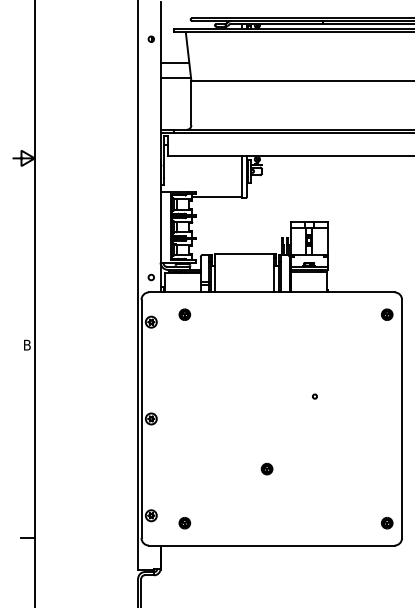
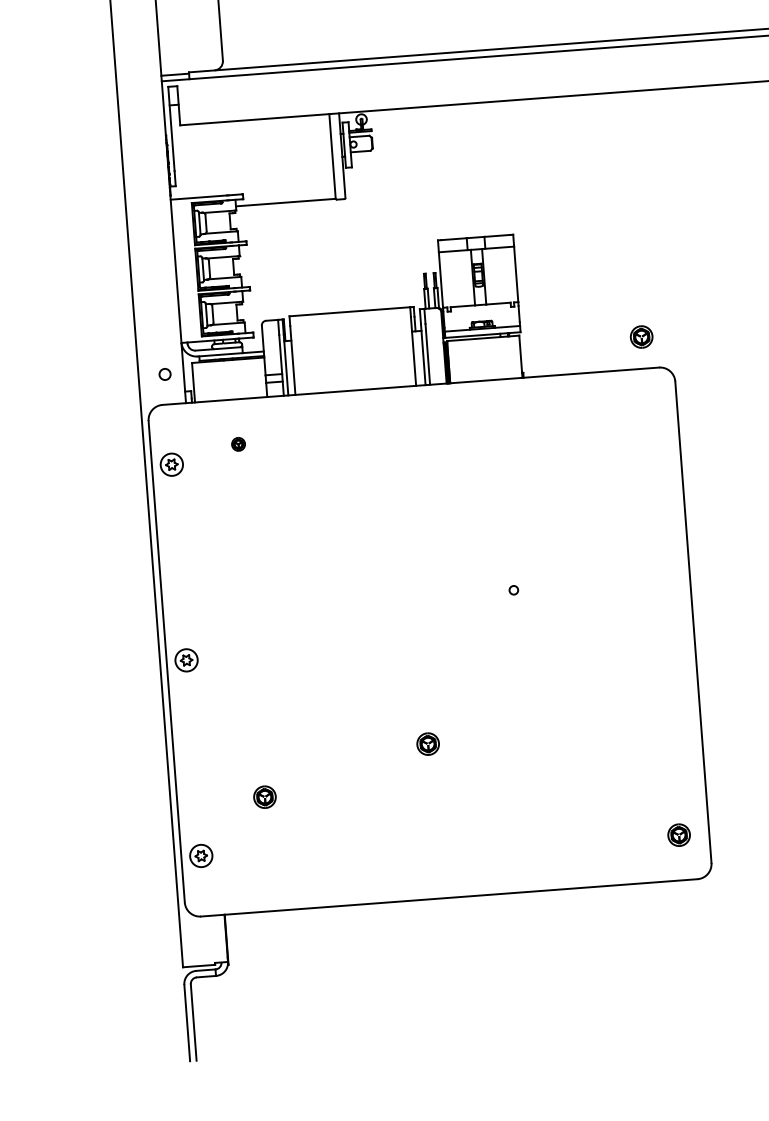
part: (184, 314) -> (237, 444), size x0.6
part: (387, 314) -> (642, 336), moved
part: (184, 523) -> (264, 797), moved

